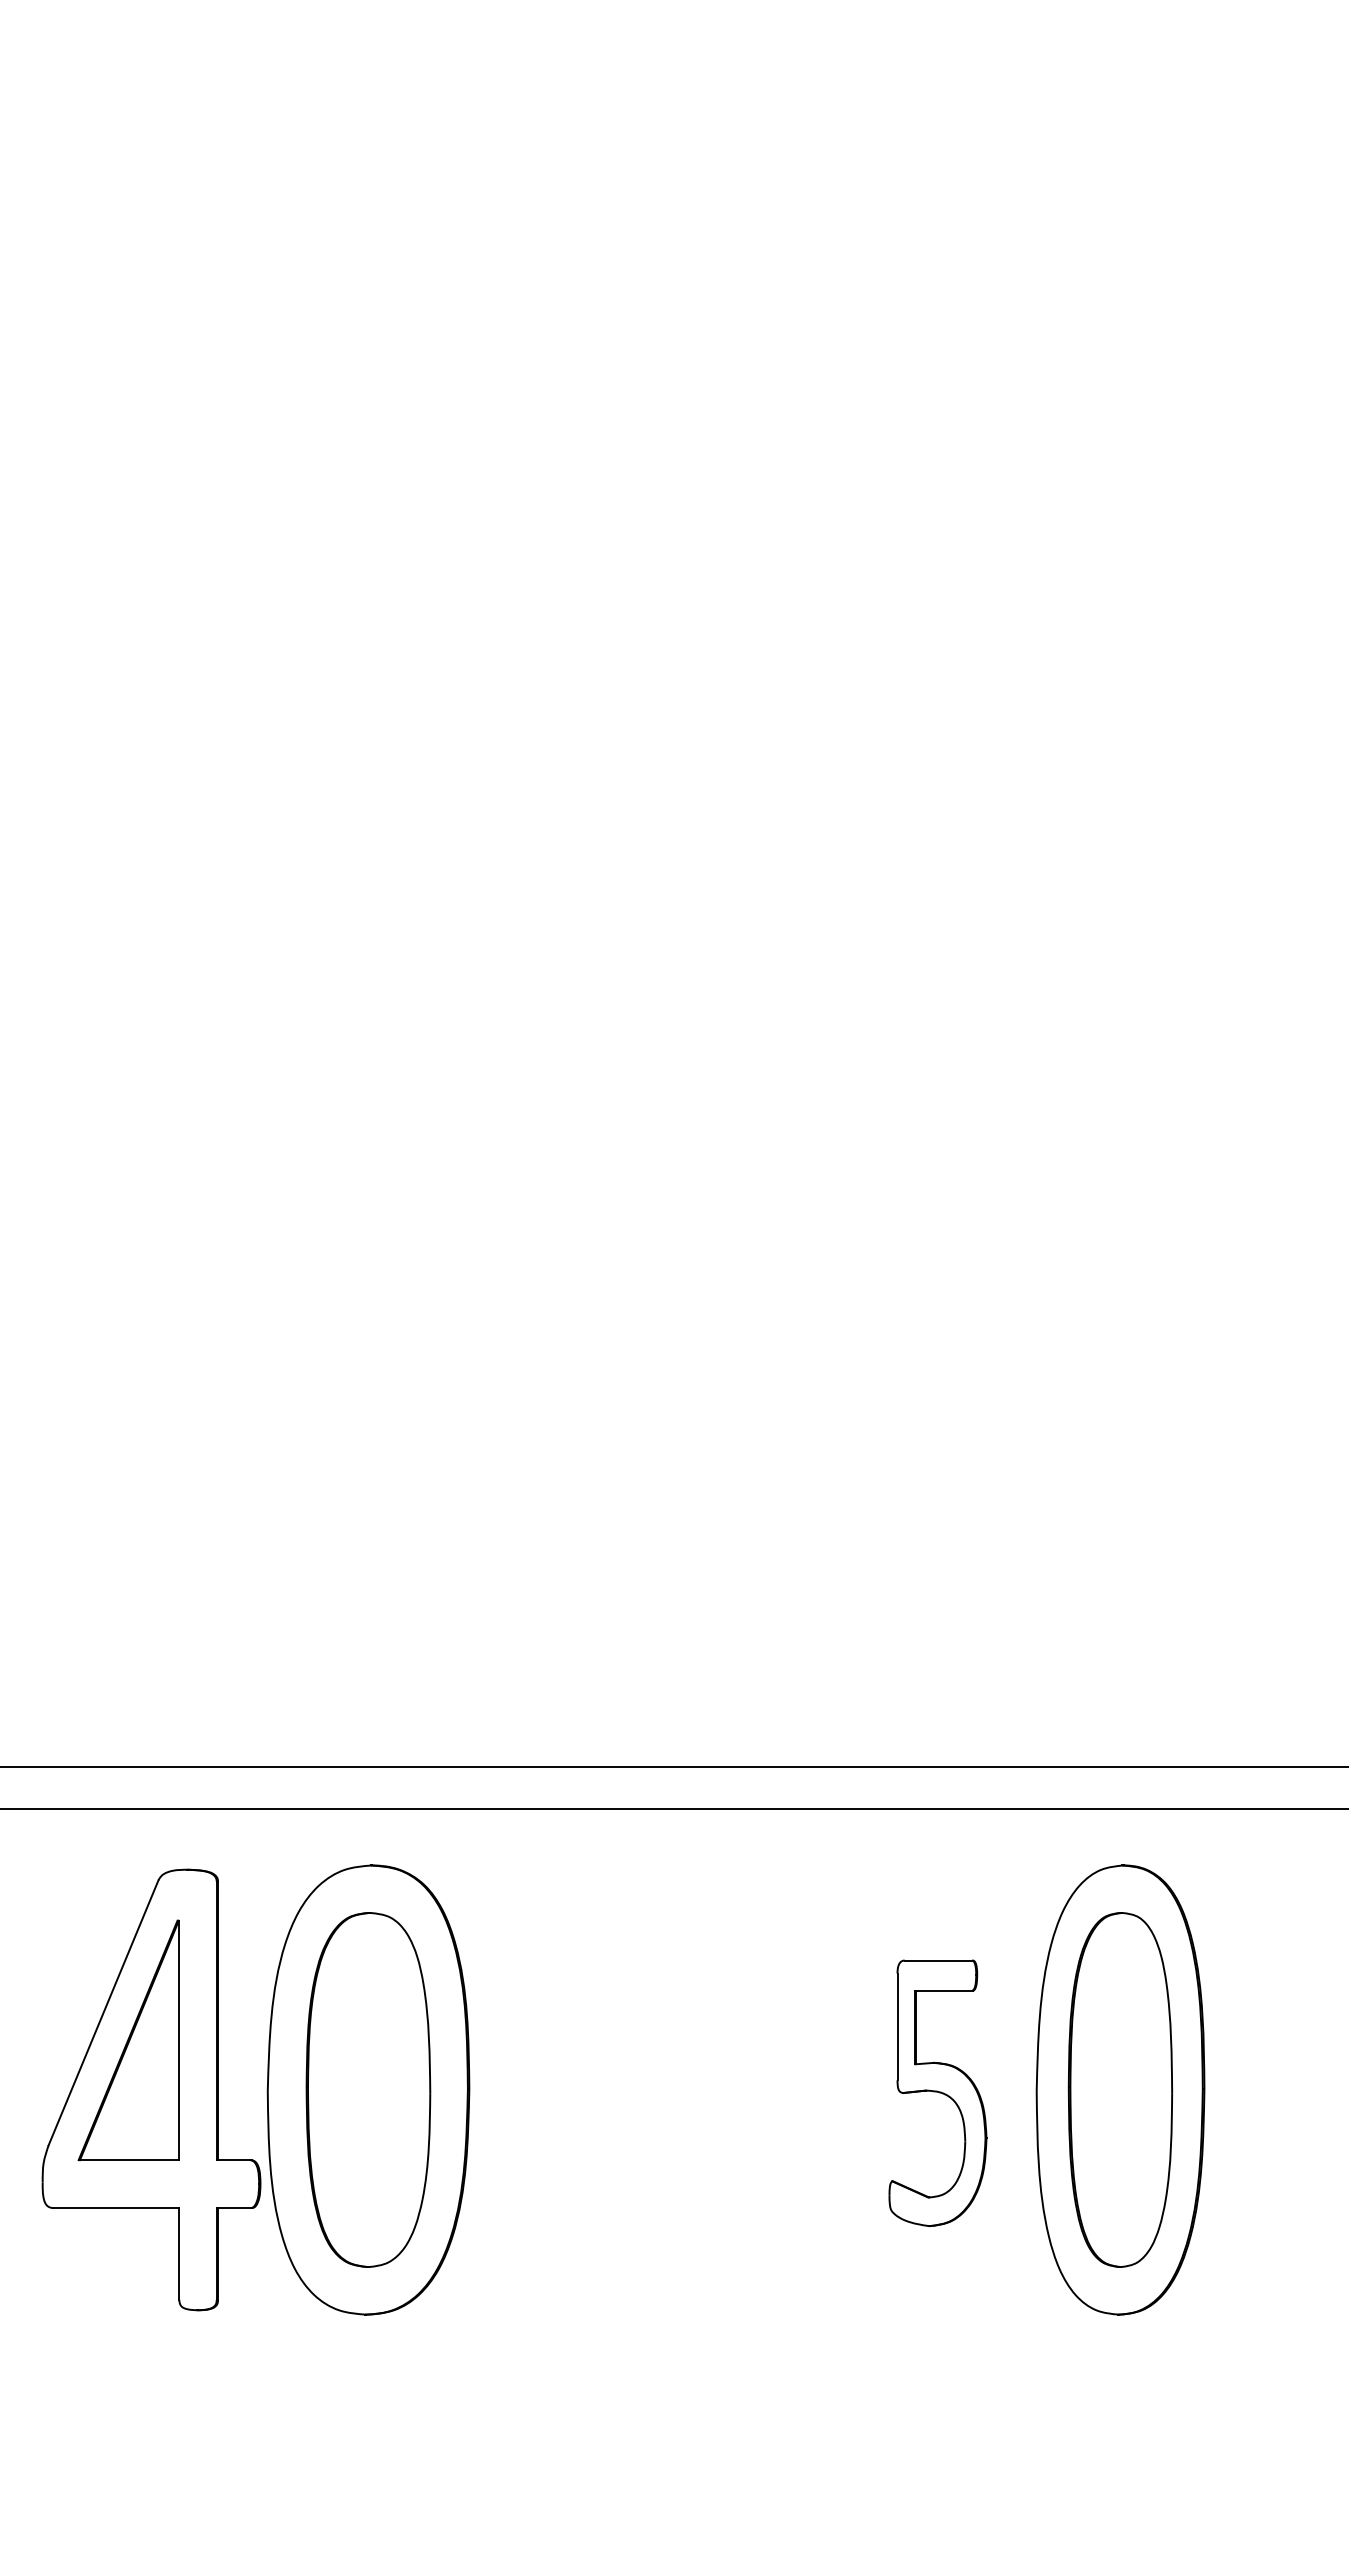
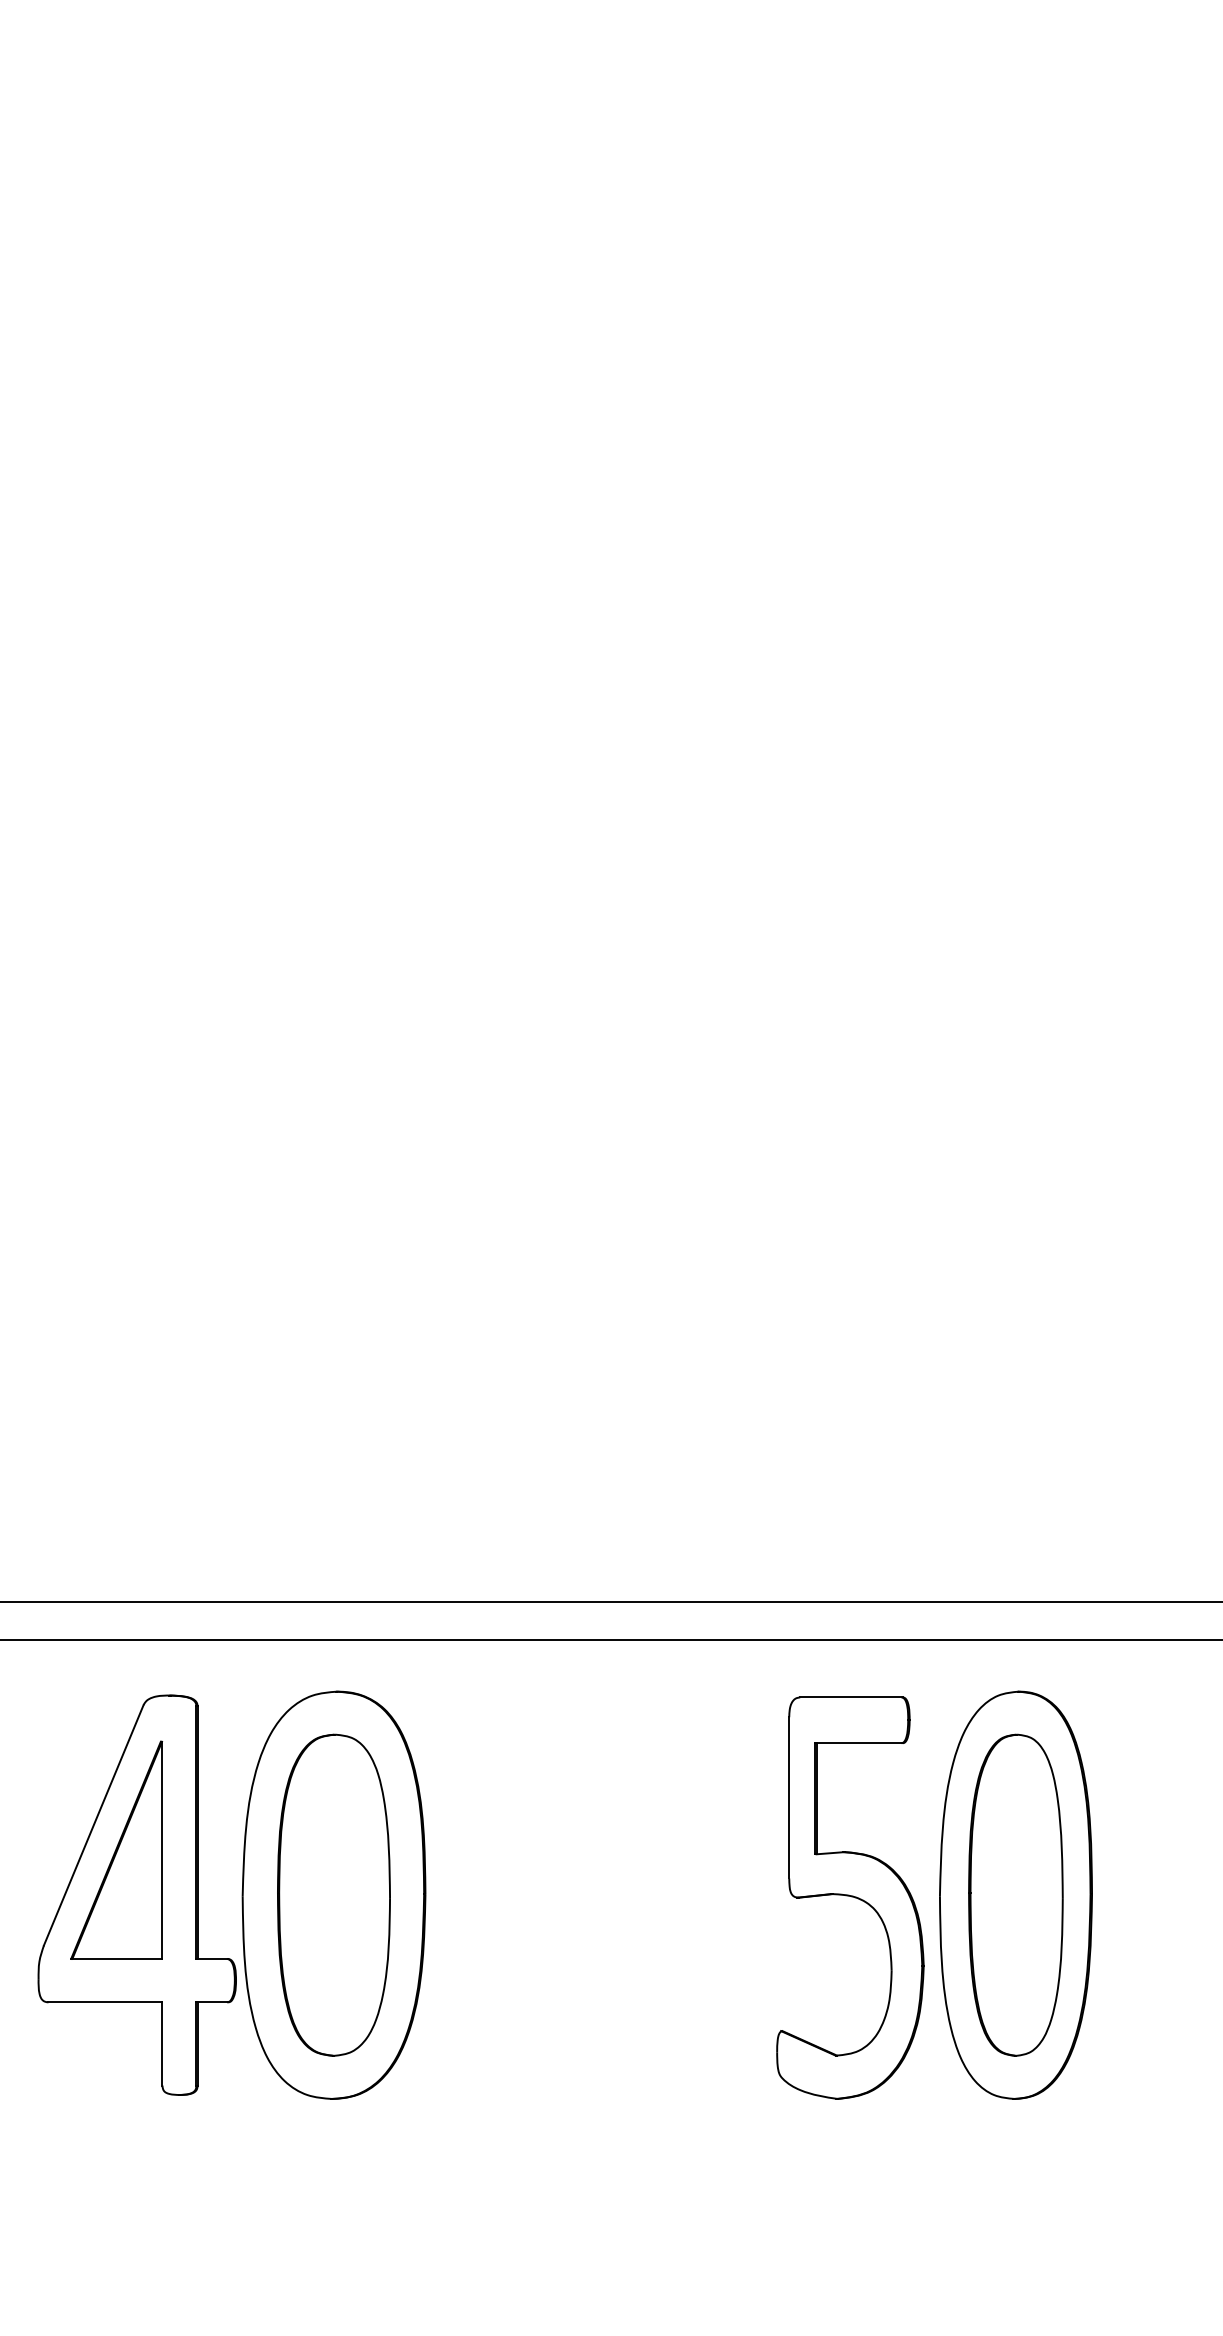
part: (937, 2093) -> (849, 1898), size x1.67

